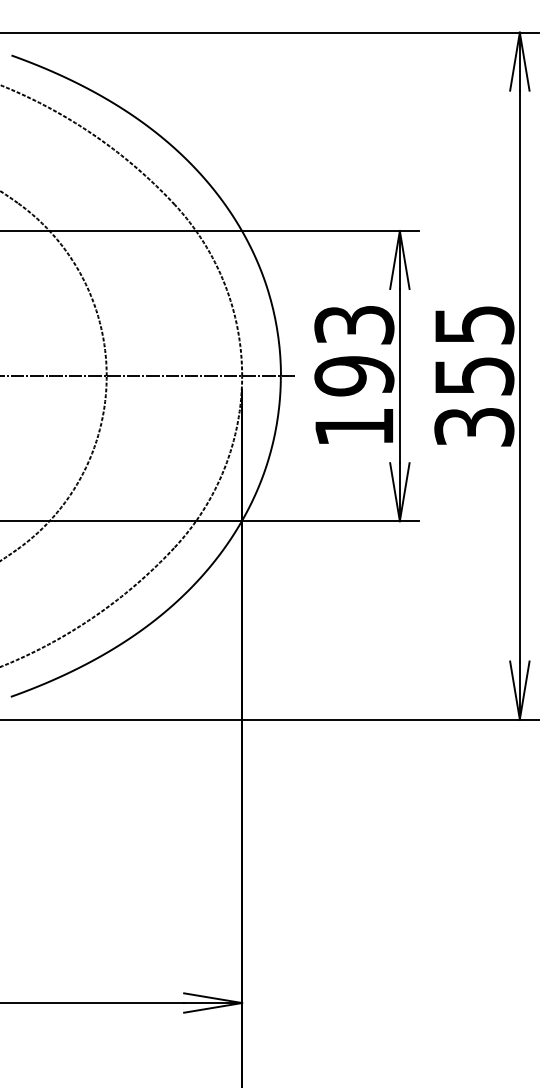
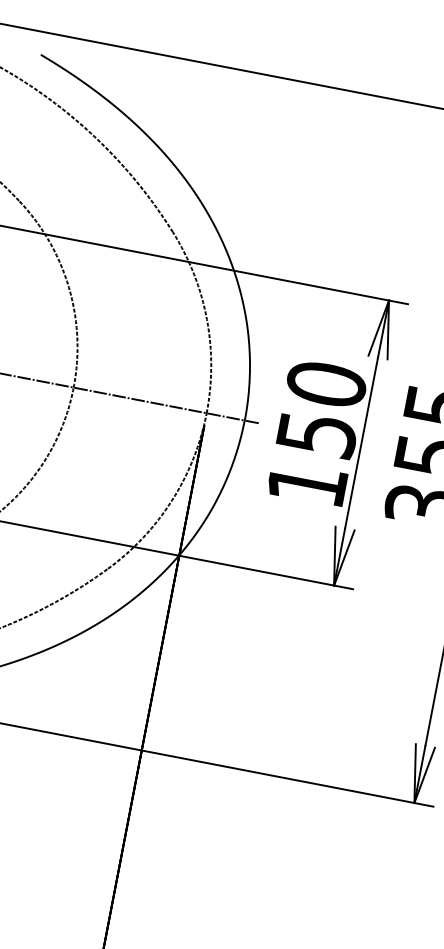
text: (354, 350) -> (321, 409), 193 -> 150

